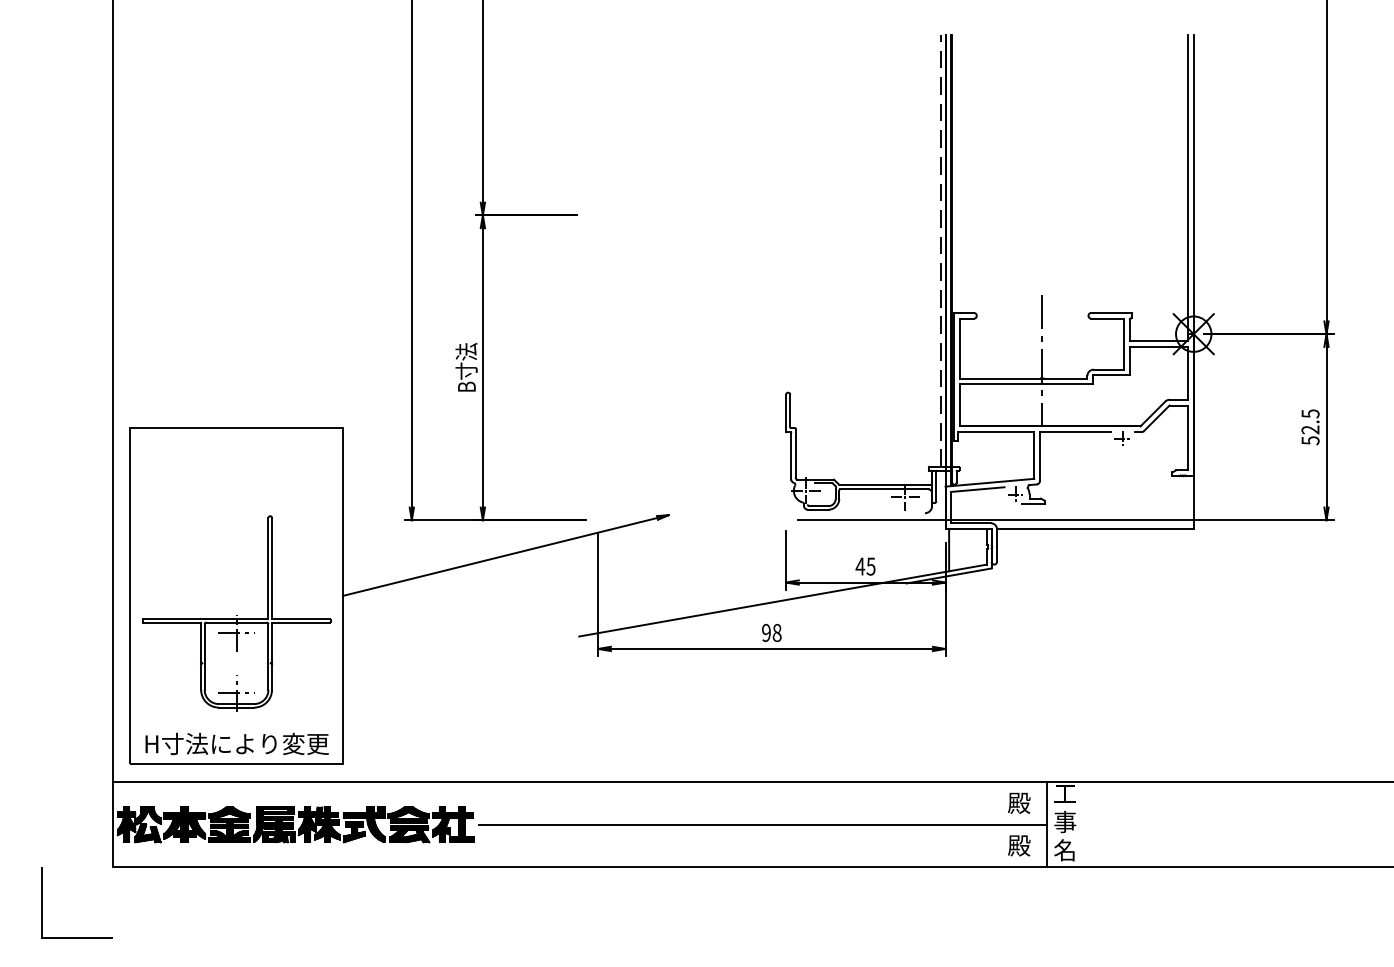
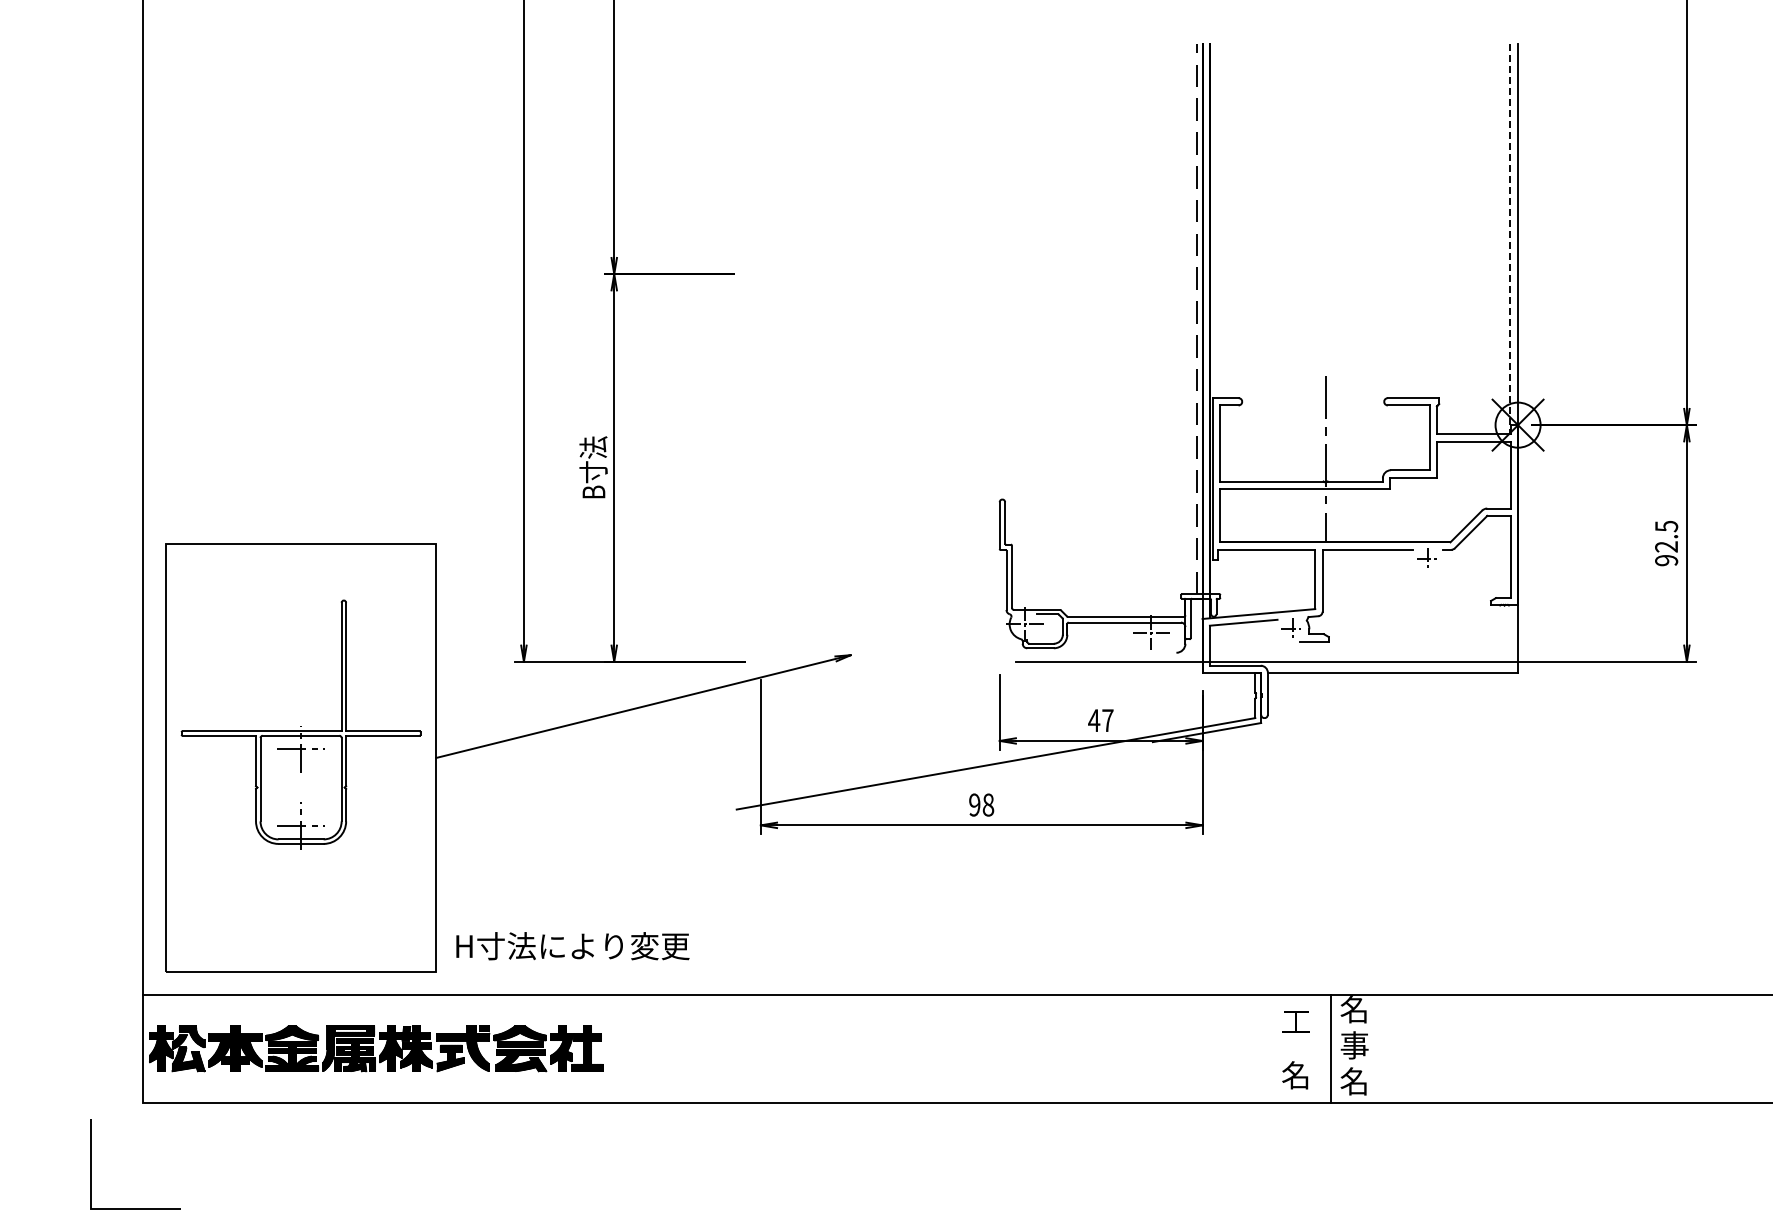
line: (1187, 188) -> (1510, 239), solid -> dashed
text: (1310, 440) -> (1666, 560), 52.5 -> 92.5
line: (949, 549) -> (1207, 699), removed
text: (870, 566) -> (1107, 720), 45 -> 47
part: (236, 613) -> (300, 724), moved
text: (236, 744) -> (572, 946), moved
text: (1065, 793) -> (1354, 1009), 工 -> 名
text: (1018, 803) -> (1295, 1021), 殿 -> 工
line: (763, 824) -> (970, 1048), removed
text: (1018, 845) -> (1295, 1075), 殿 -> 名
line: (41, 903) -> (91, 1164), moved

